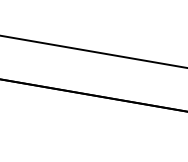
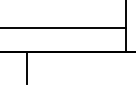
line: (13, 110) -> (27, 67), added

